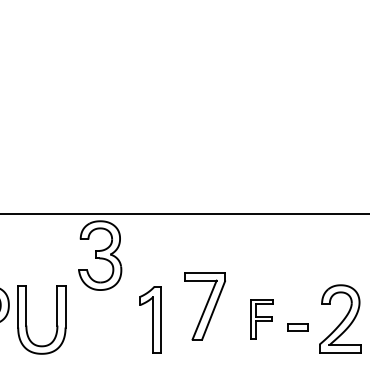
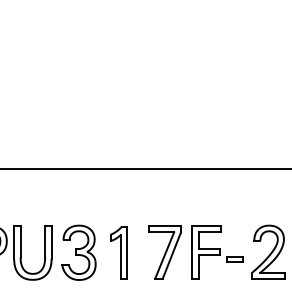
part: (100, 255) -> (79, 252), moved
part: (204, 306) -> (164, 252), moved
part: (261, 319) -> (206, 252), size x1.67

